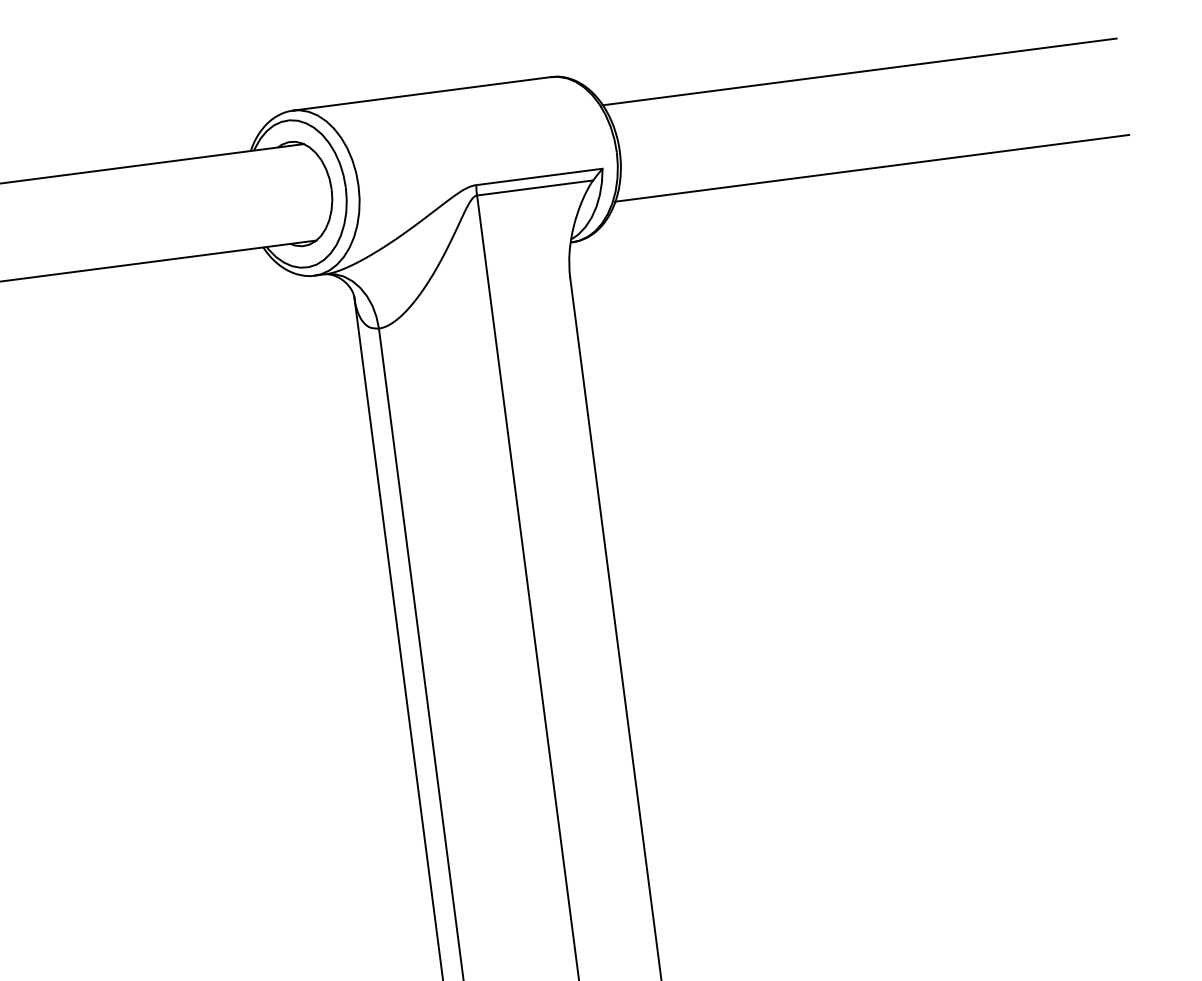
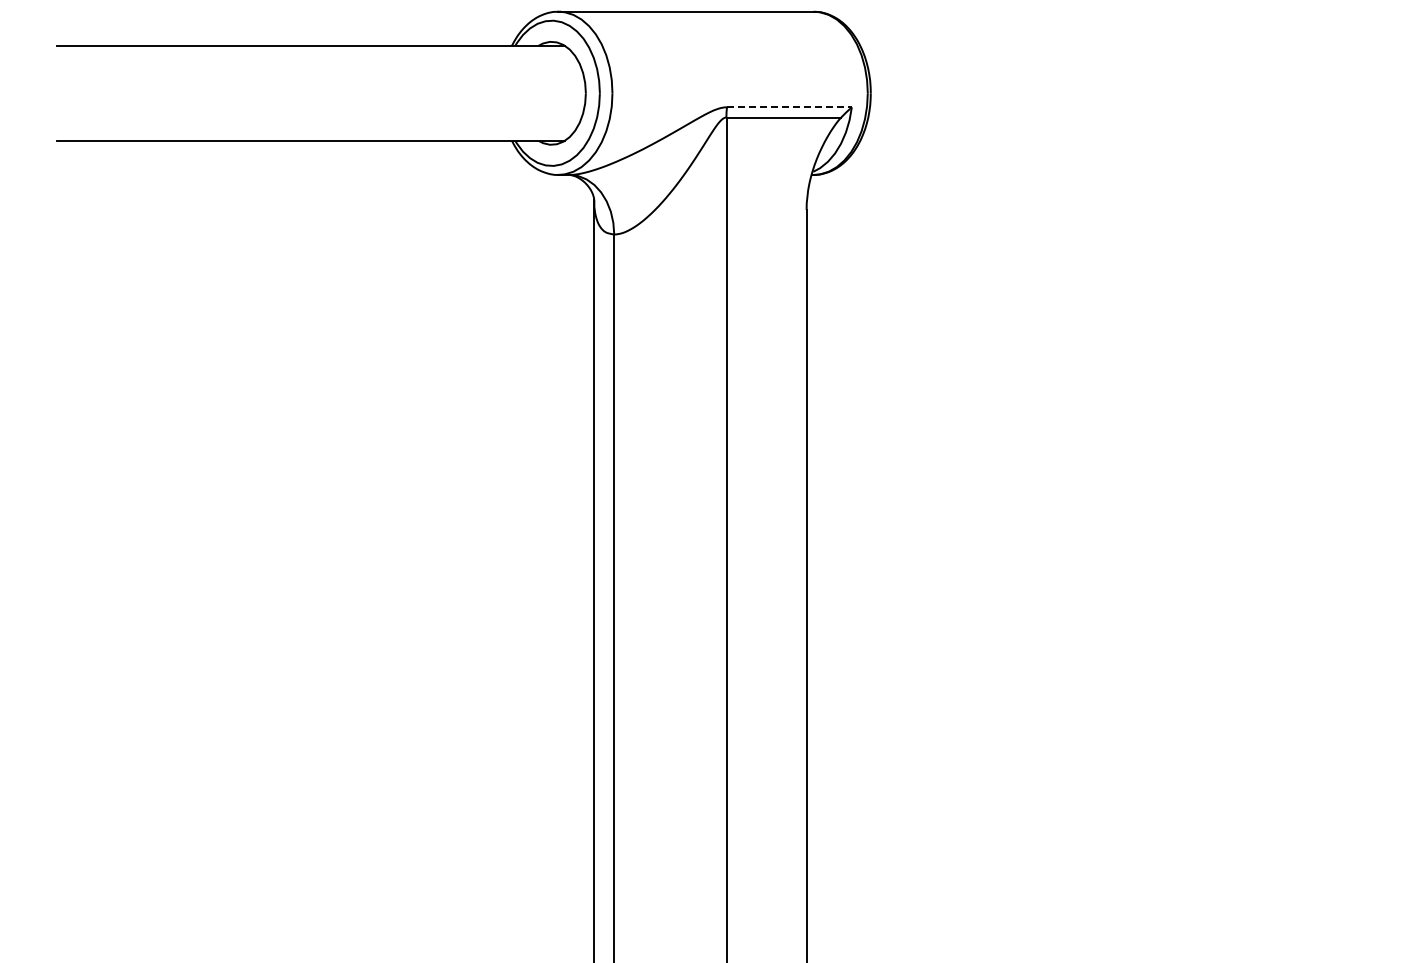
line: (859, 71) -> (1113, 45), removed
line: (871, 167) -> (1113, 140), removed
line: (539, 177) -> (789, 107), solid -> dashed

